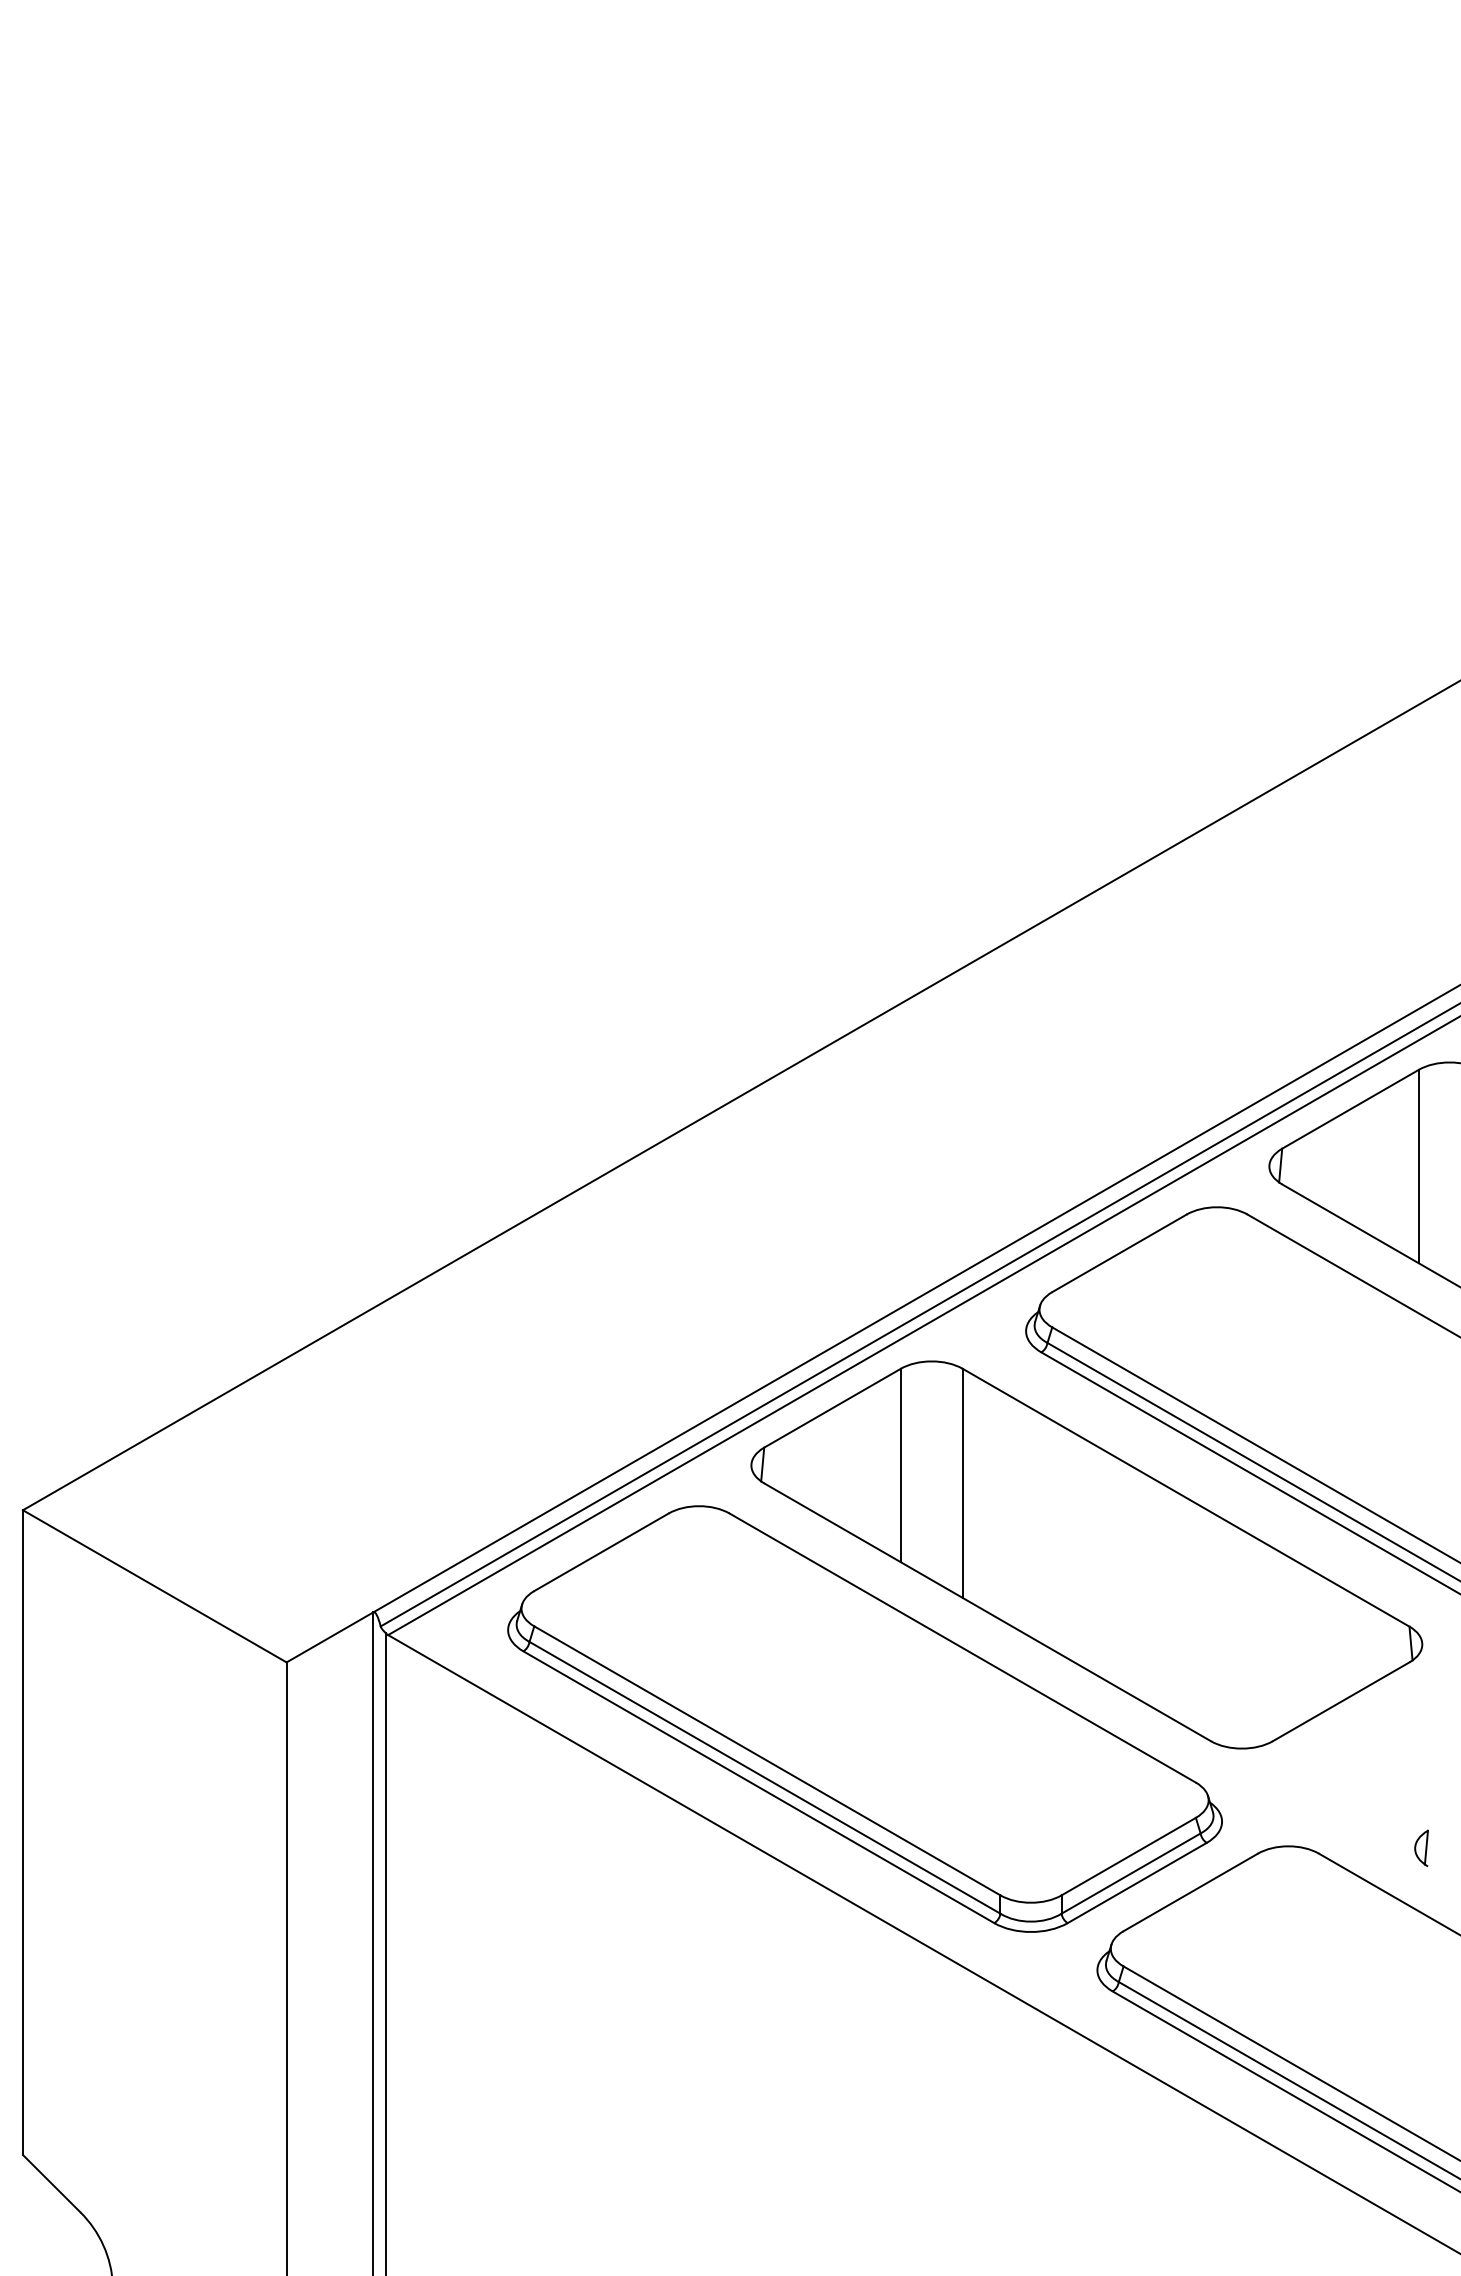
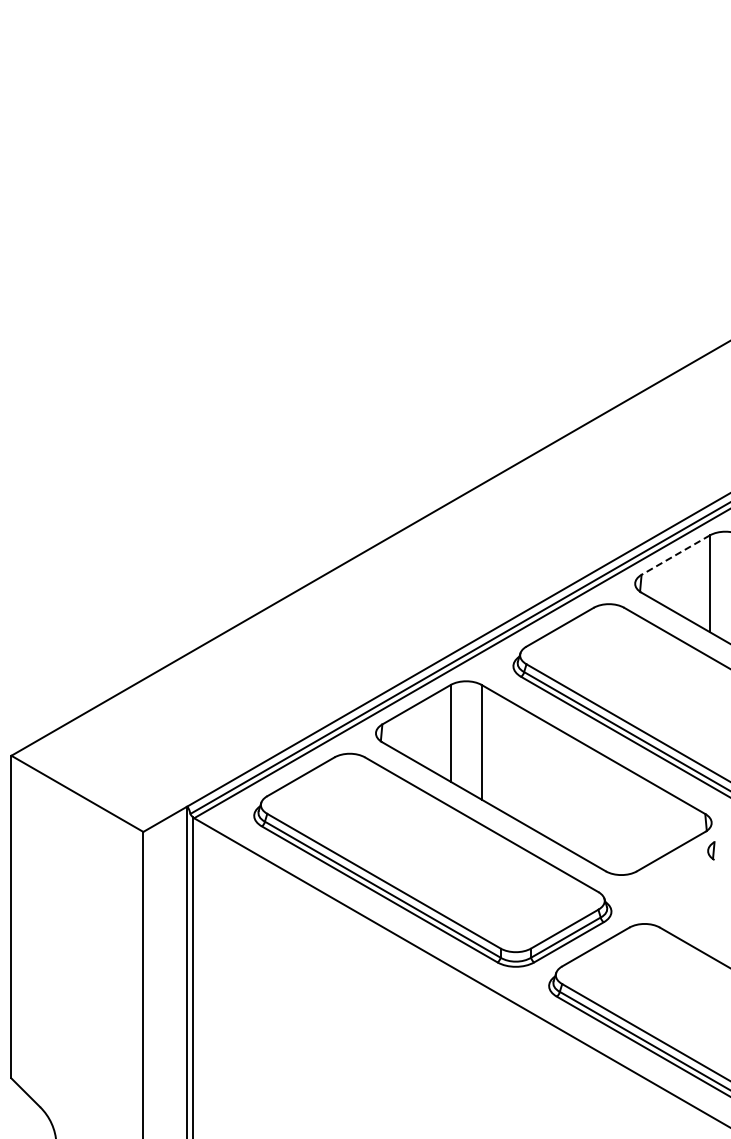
line: (1349, 1110) -> (675, 555), solid -> dashed
part: (1421, 1847) -> (711, 850), moved

